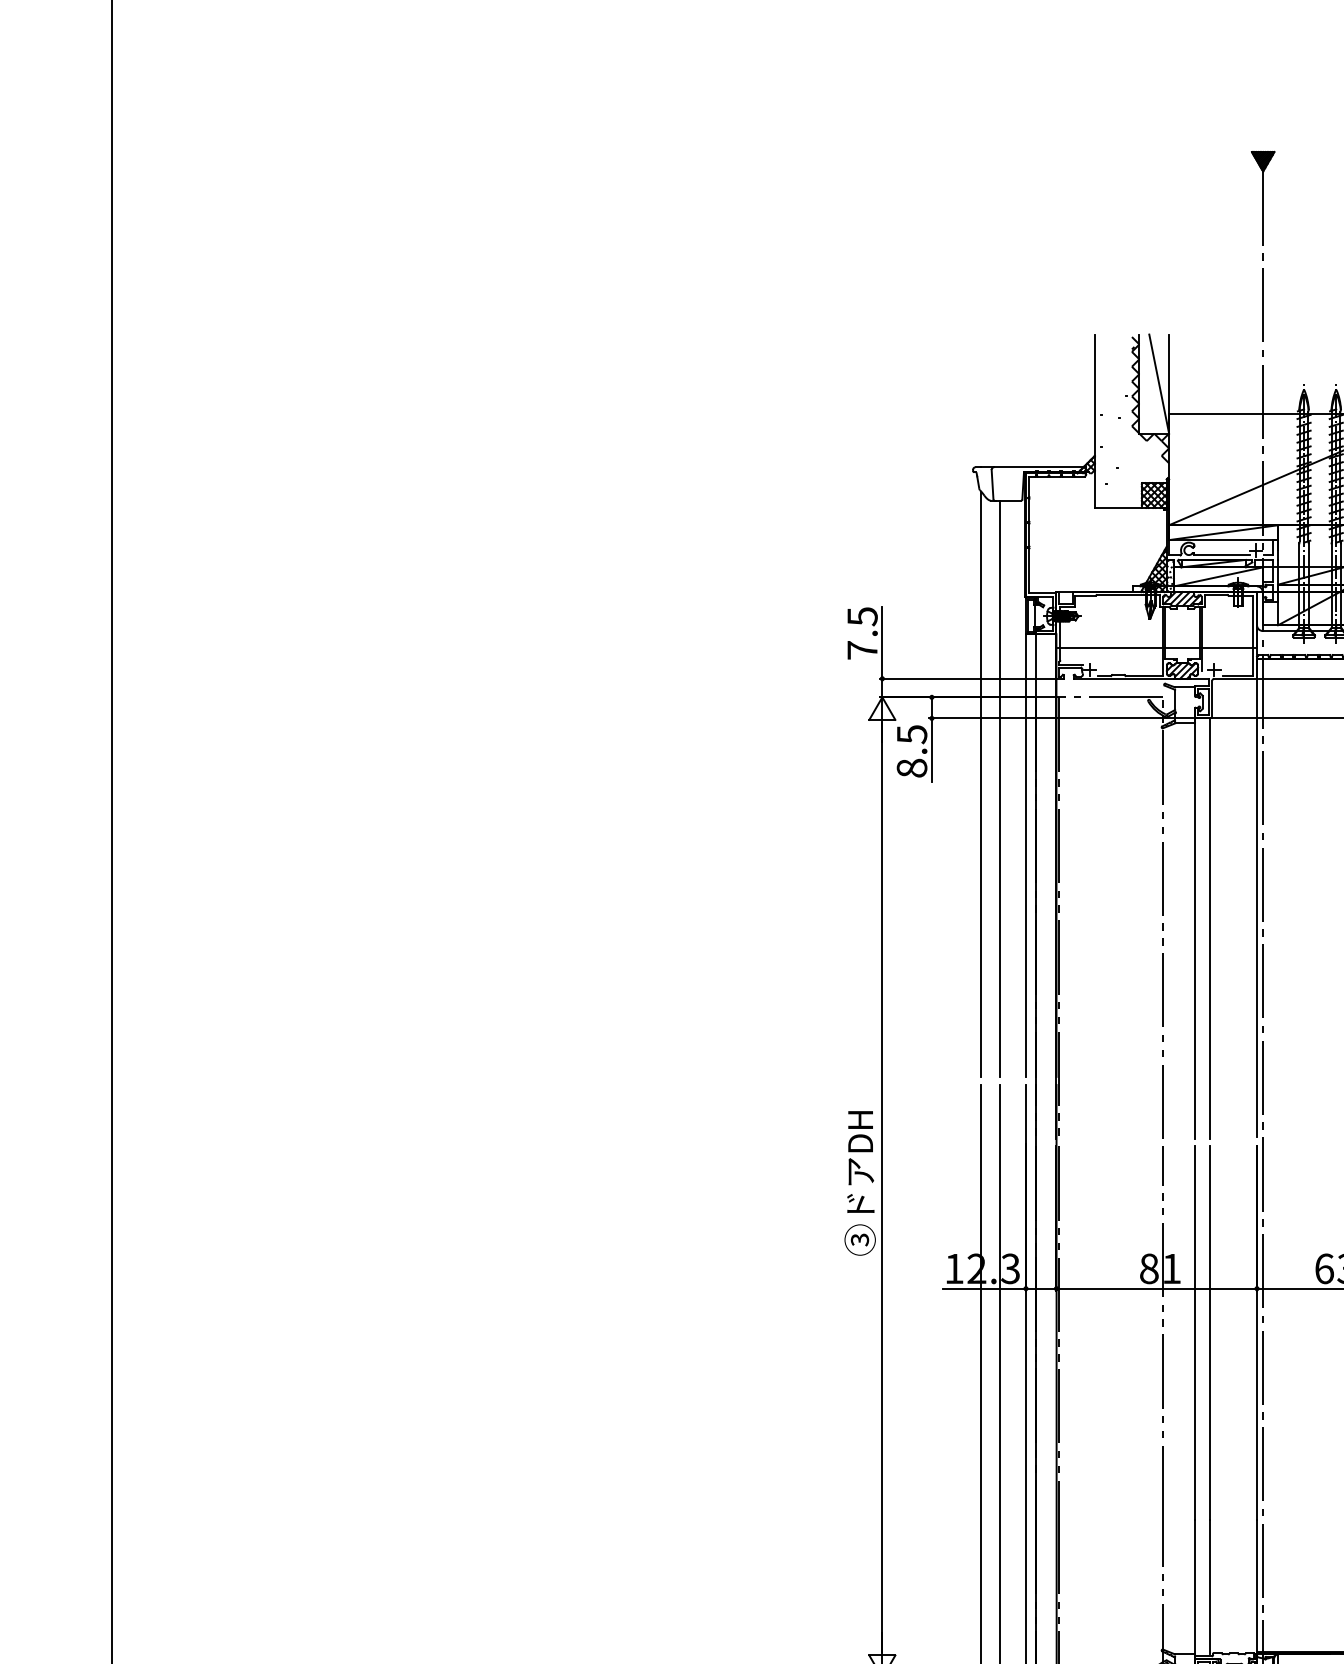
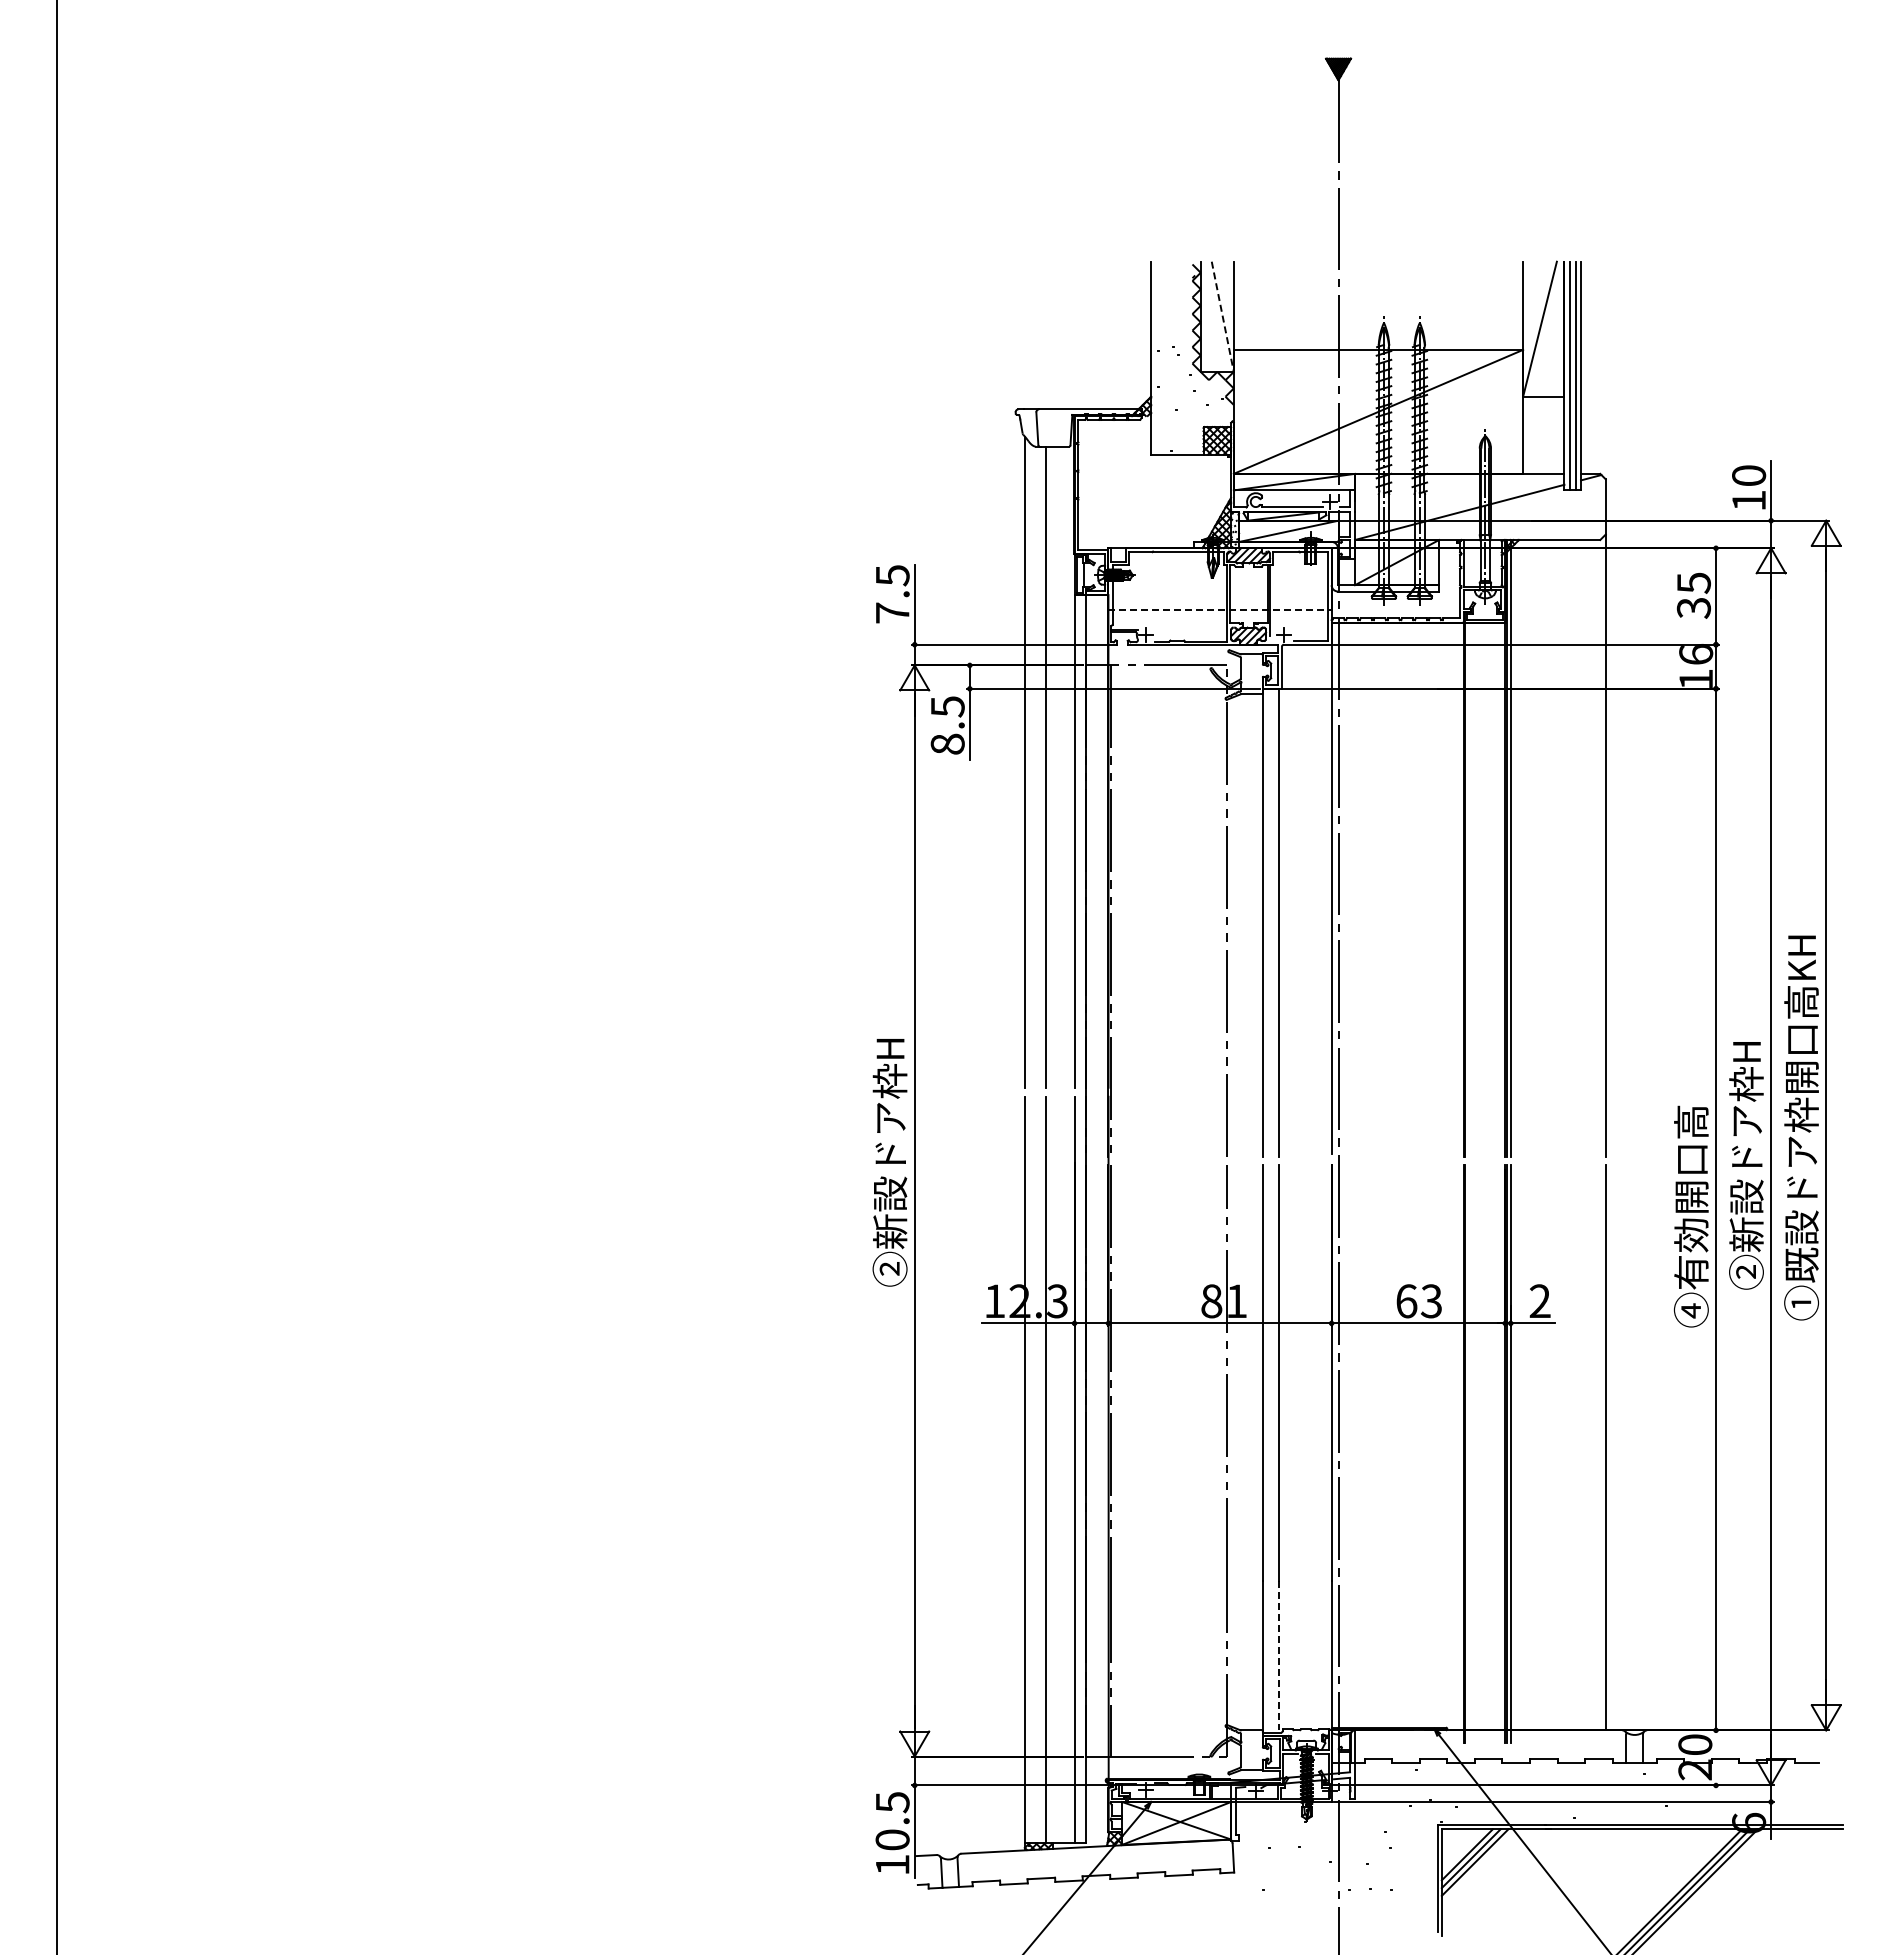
line: (1158, 384) -> (1222, 317), solid -> dashed
line: (1157, 648) -> (1220, 610), solid -> dashed
text: (859, 1139) -> (889, 1157), ③ドアDH -> ②新設ドア枠H
line: (1210, 1587) -> (1279, 1655), solid -> dashed

